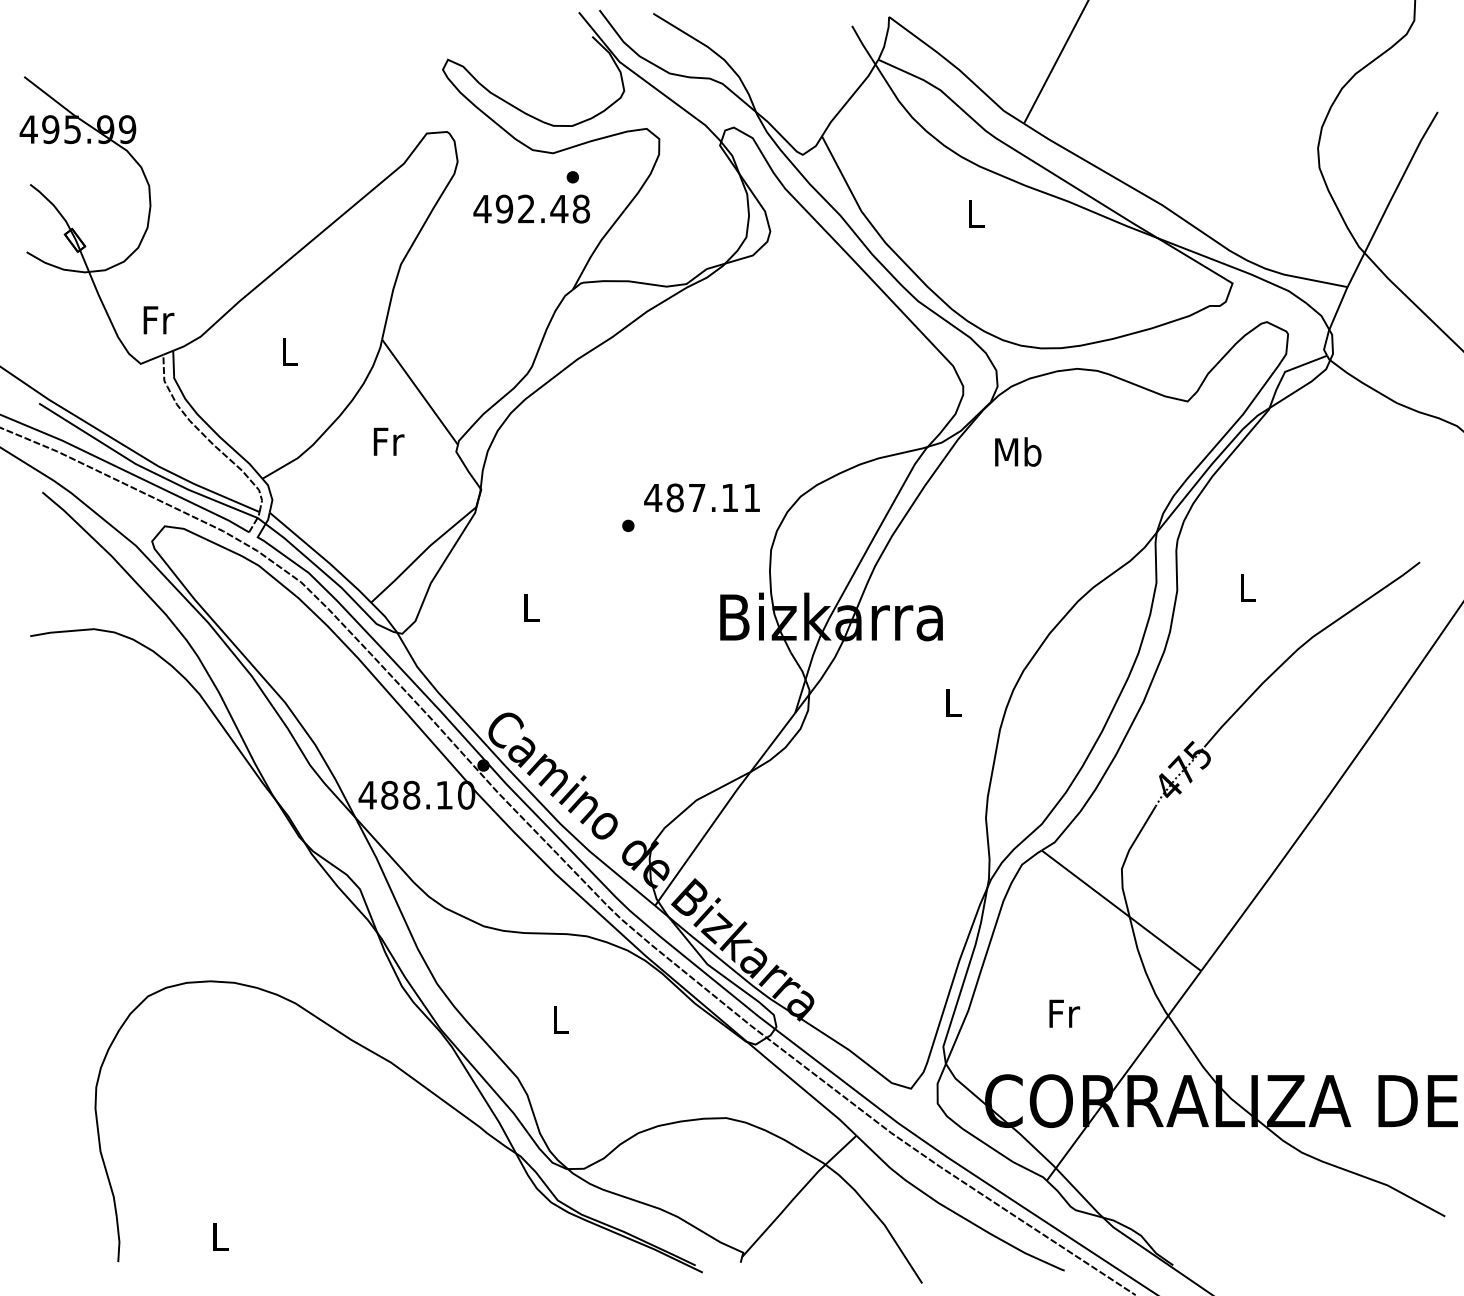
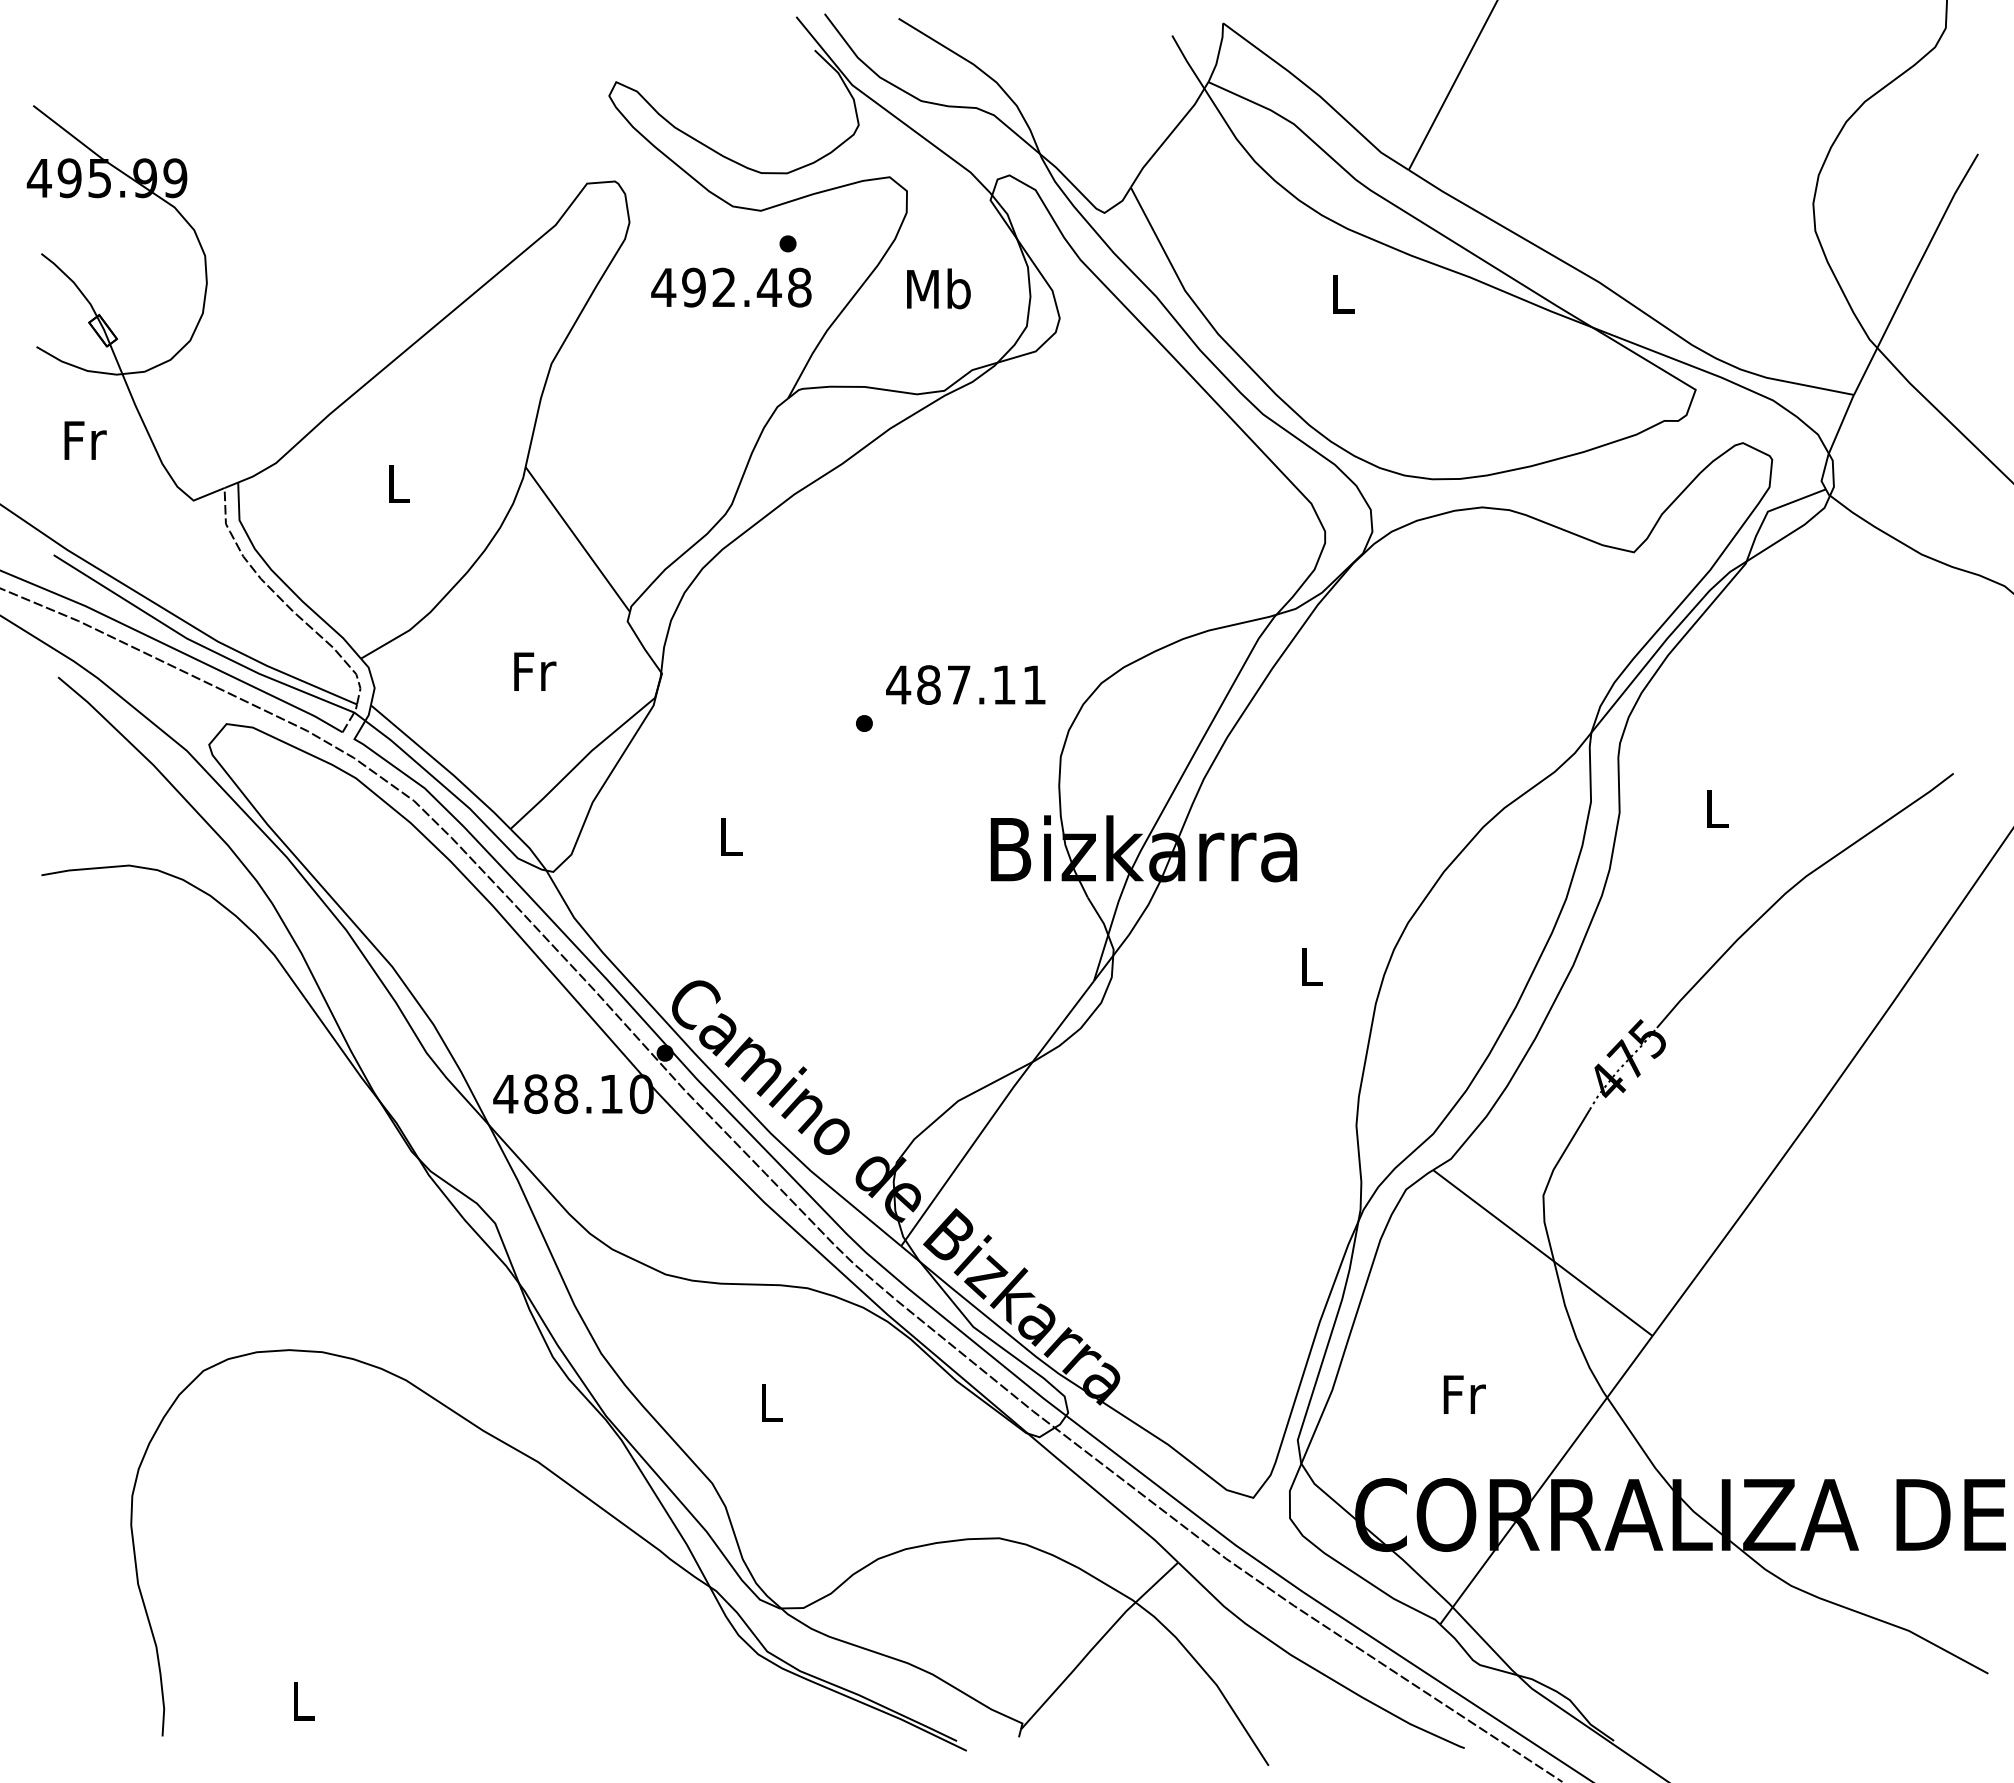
text: (158, 320) -> (85, 440), moved
text: (389, 441) -> (535, 671), moved
text: (1017, 451) -> (938, 288), moved

